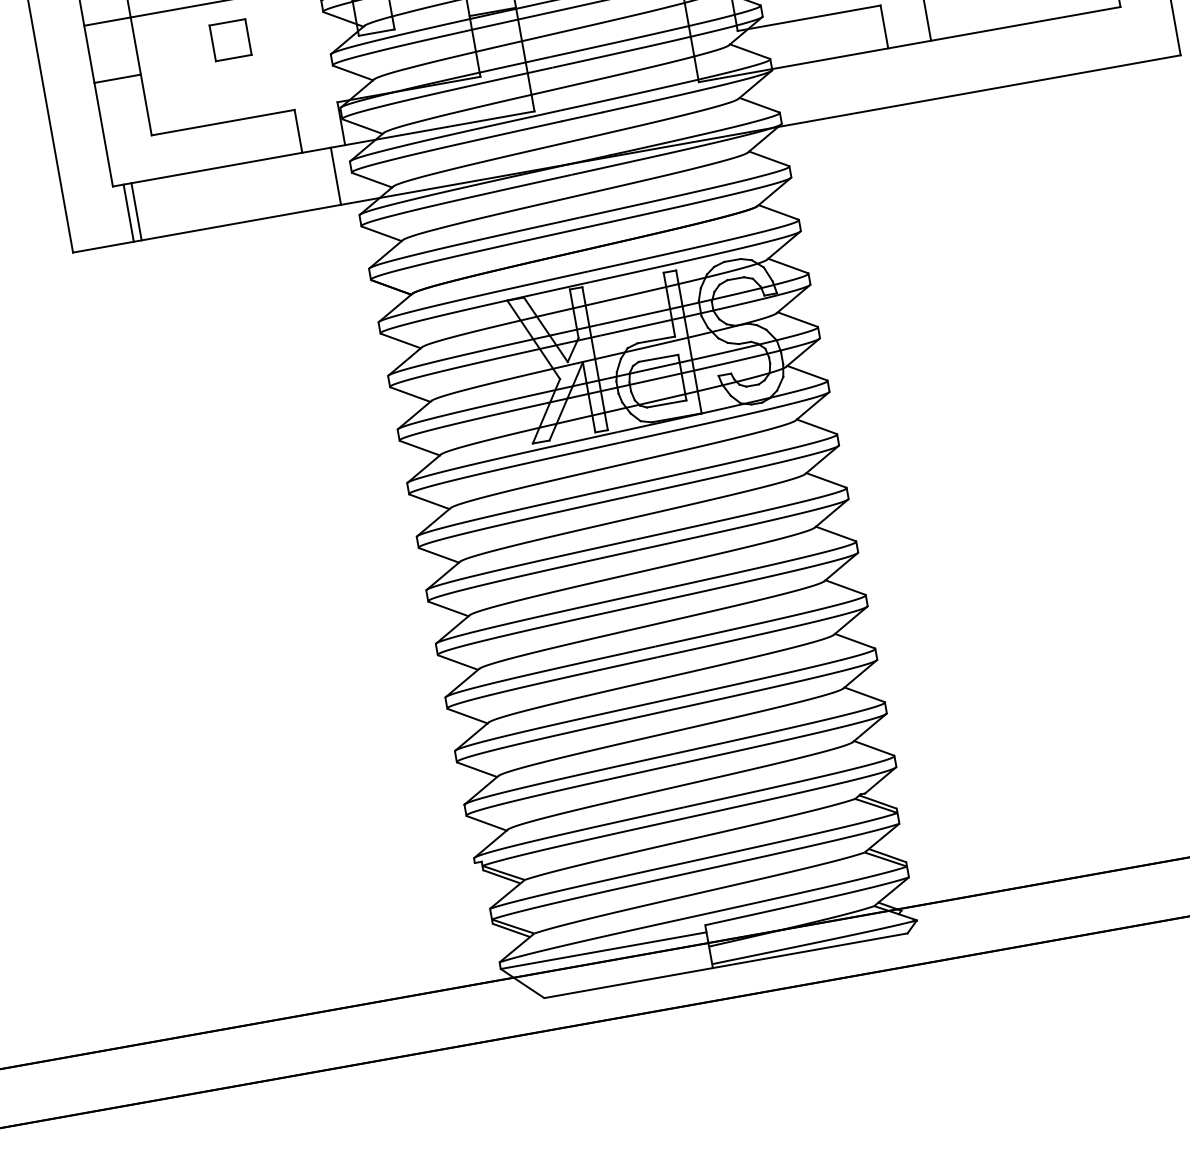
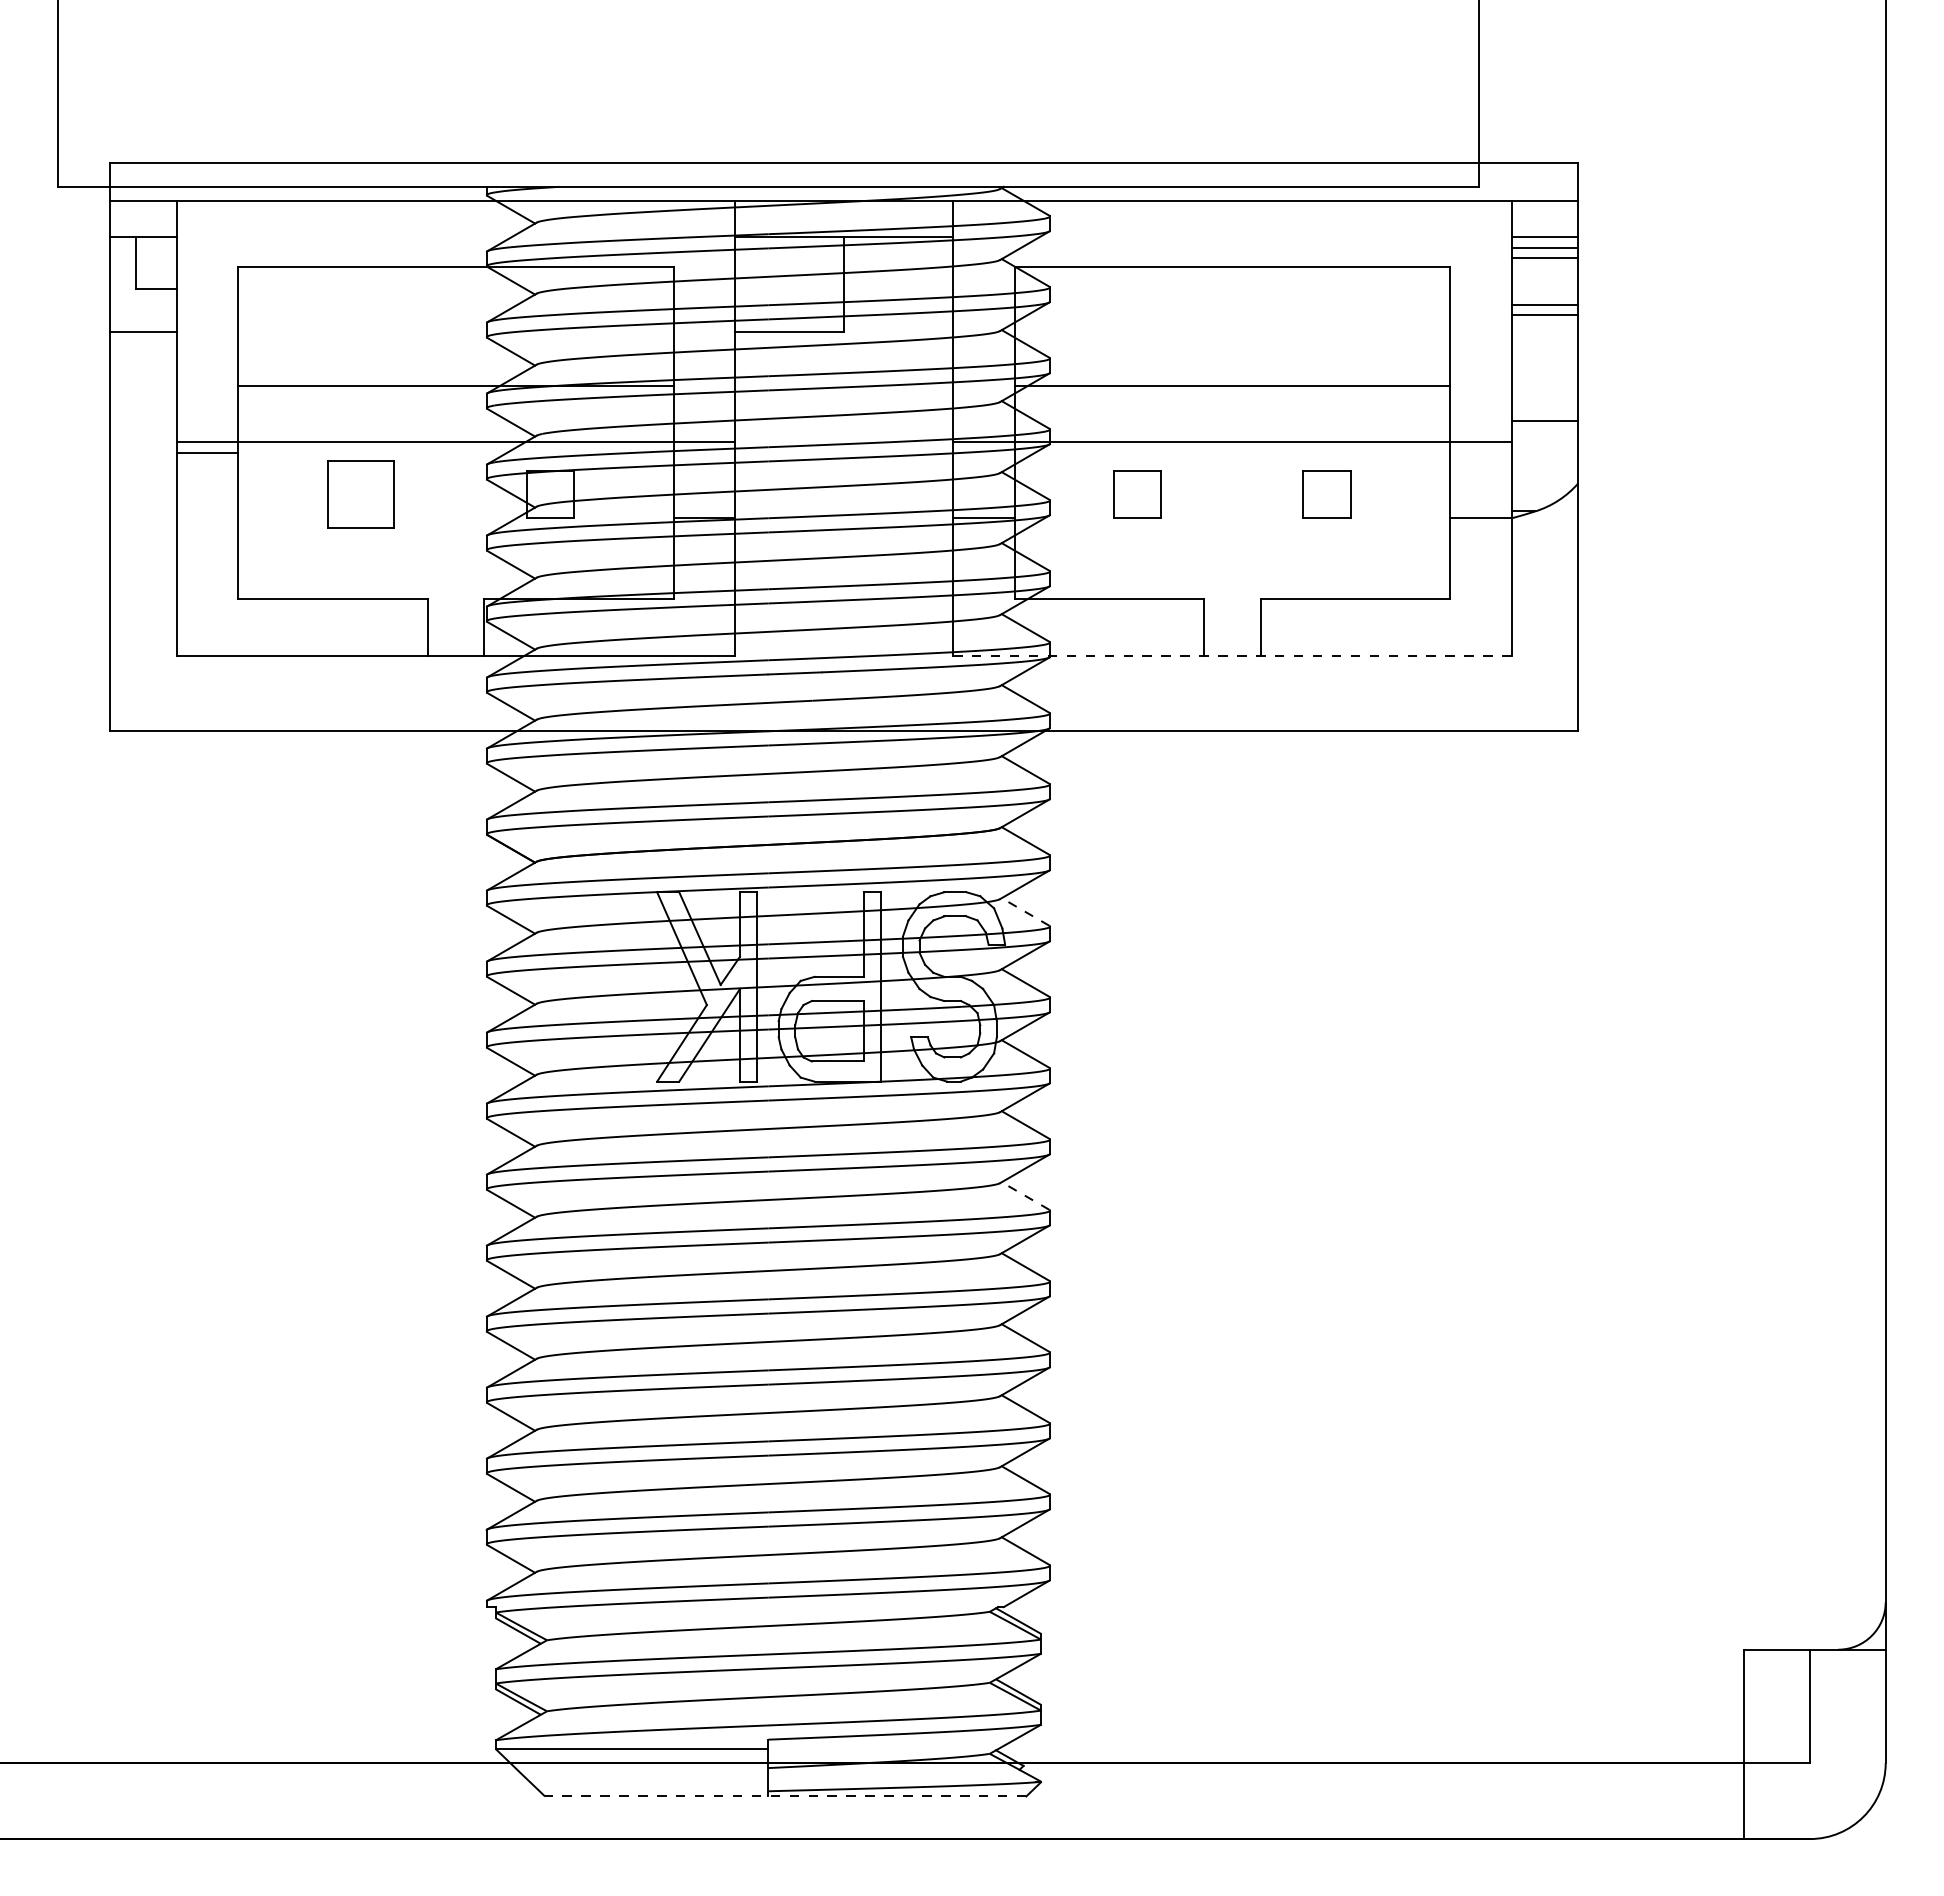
part: (230, 40) -> (361, 494), size x1.4
line: (909, 44) -> (1232, 655), solid -> dashed
line: (117, 78) -> (207, 453), moved
line: (335, 176) -> (465, 693), removed
line: (136, 211) -> (201, 693), removed
line: (128, 213) -> (190, 693), removed
line: (787, 265) -> (1025, 911), solid -> dashed
line: (826, 480) -> (1025, 1196), solid -> dashed
line: (725, 965) -> (785, 1796), solid -> dashed

